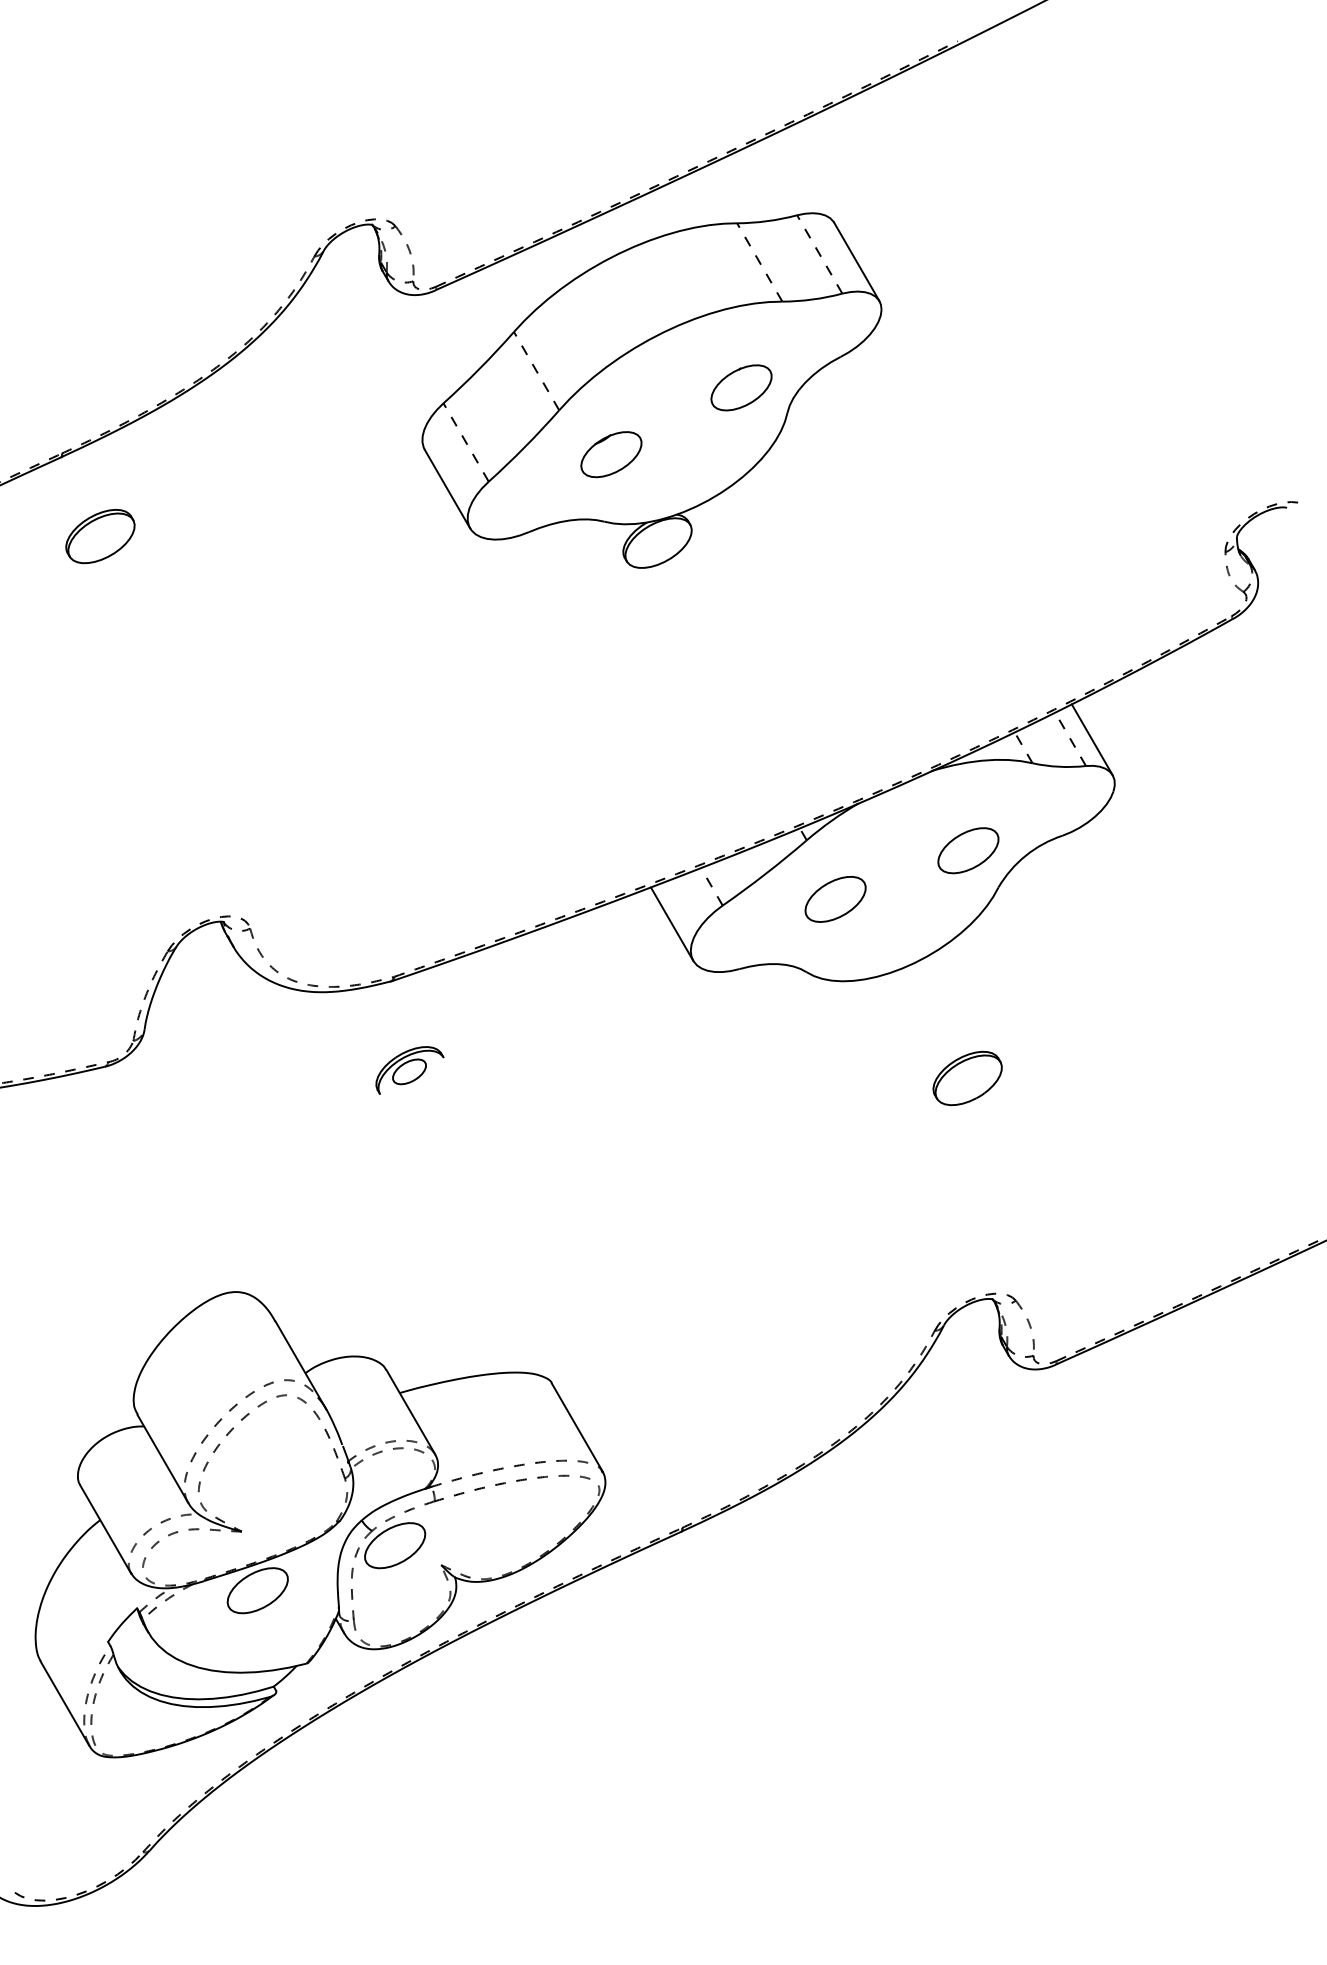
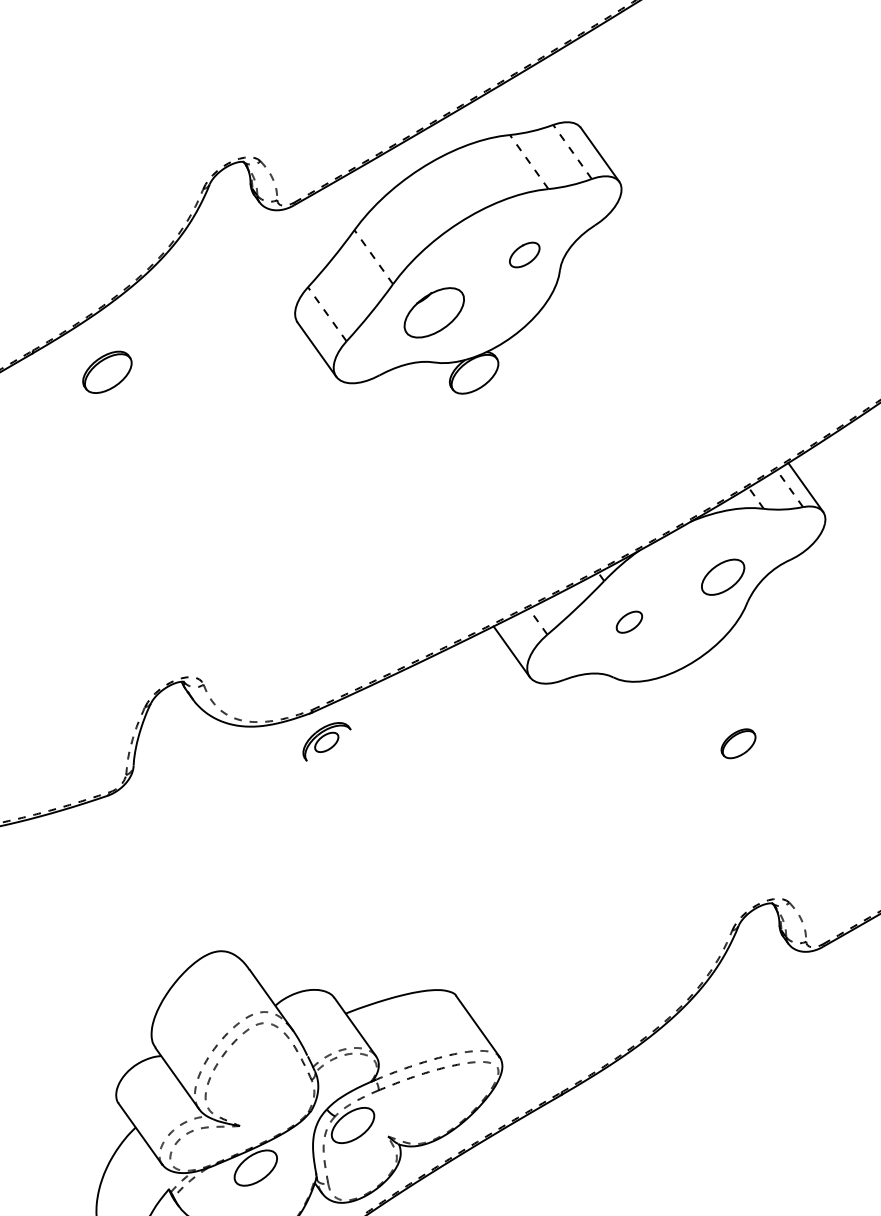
part: (741, 387) -> (524, 254), size x0.7
part: (611, 454) -> (434, 312), size x1.4
part: (100, 536) -> (107, 372), moved
part: (835, 899) -> (629, 622), size x0.6
part: (409, 1070) -> (326, 741), moved
part: (967, 1078) -> (738, 743), size x0.7

